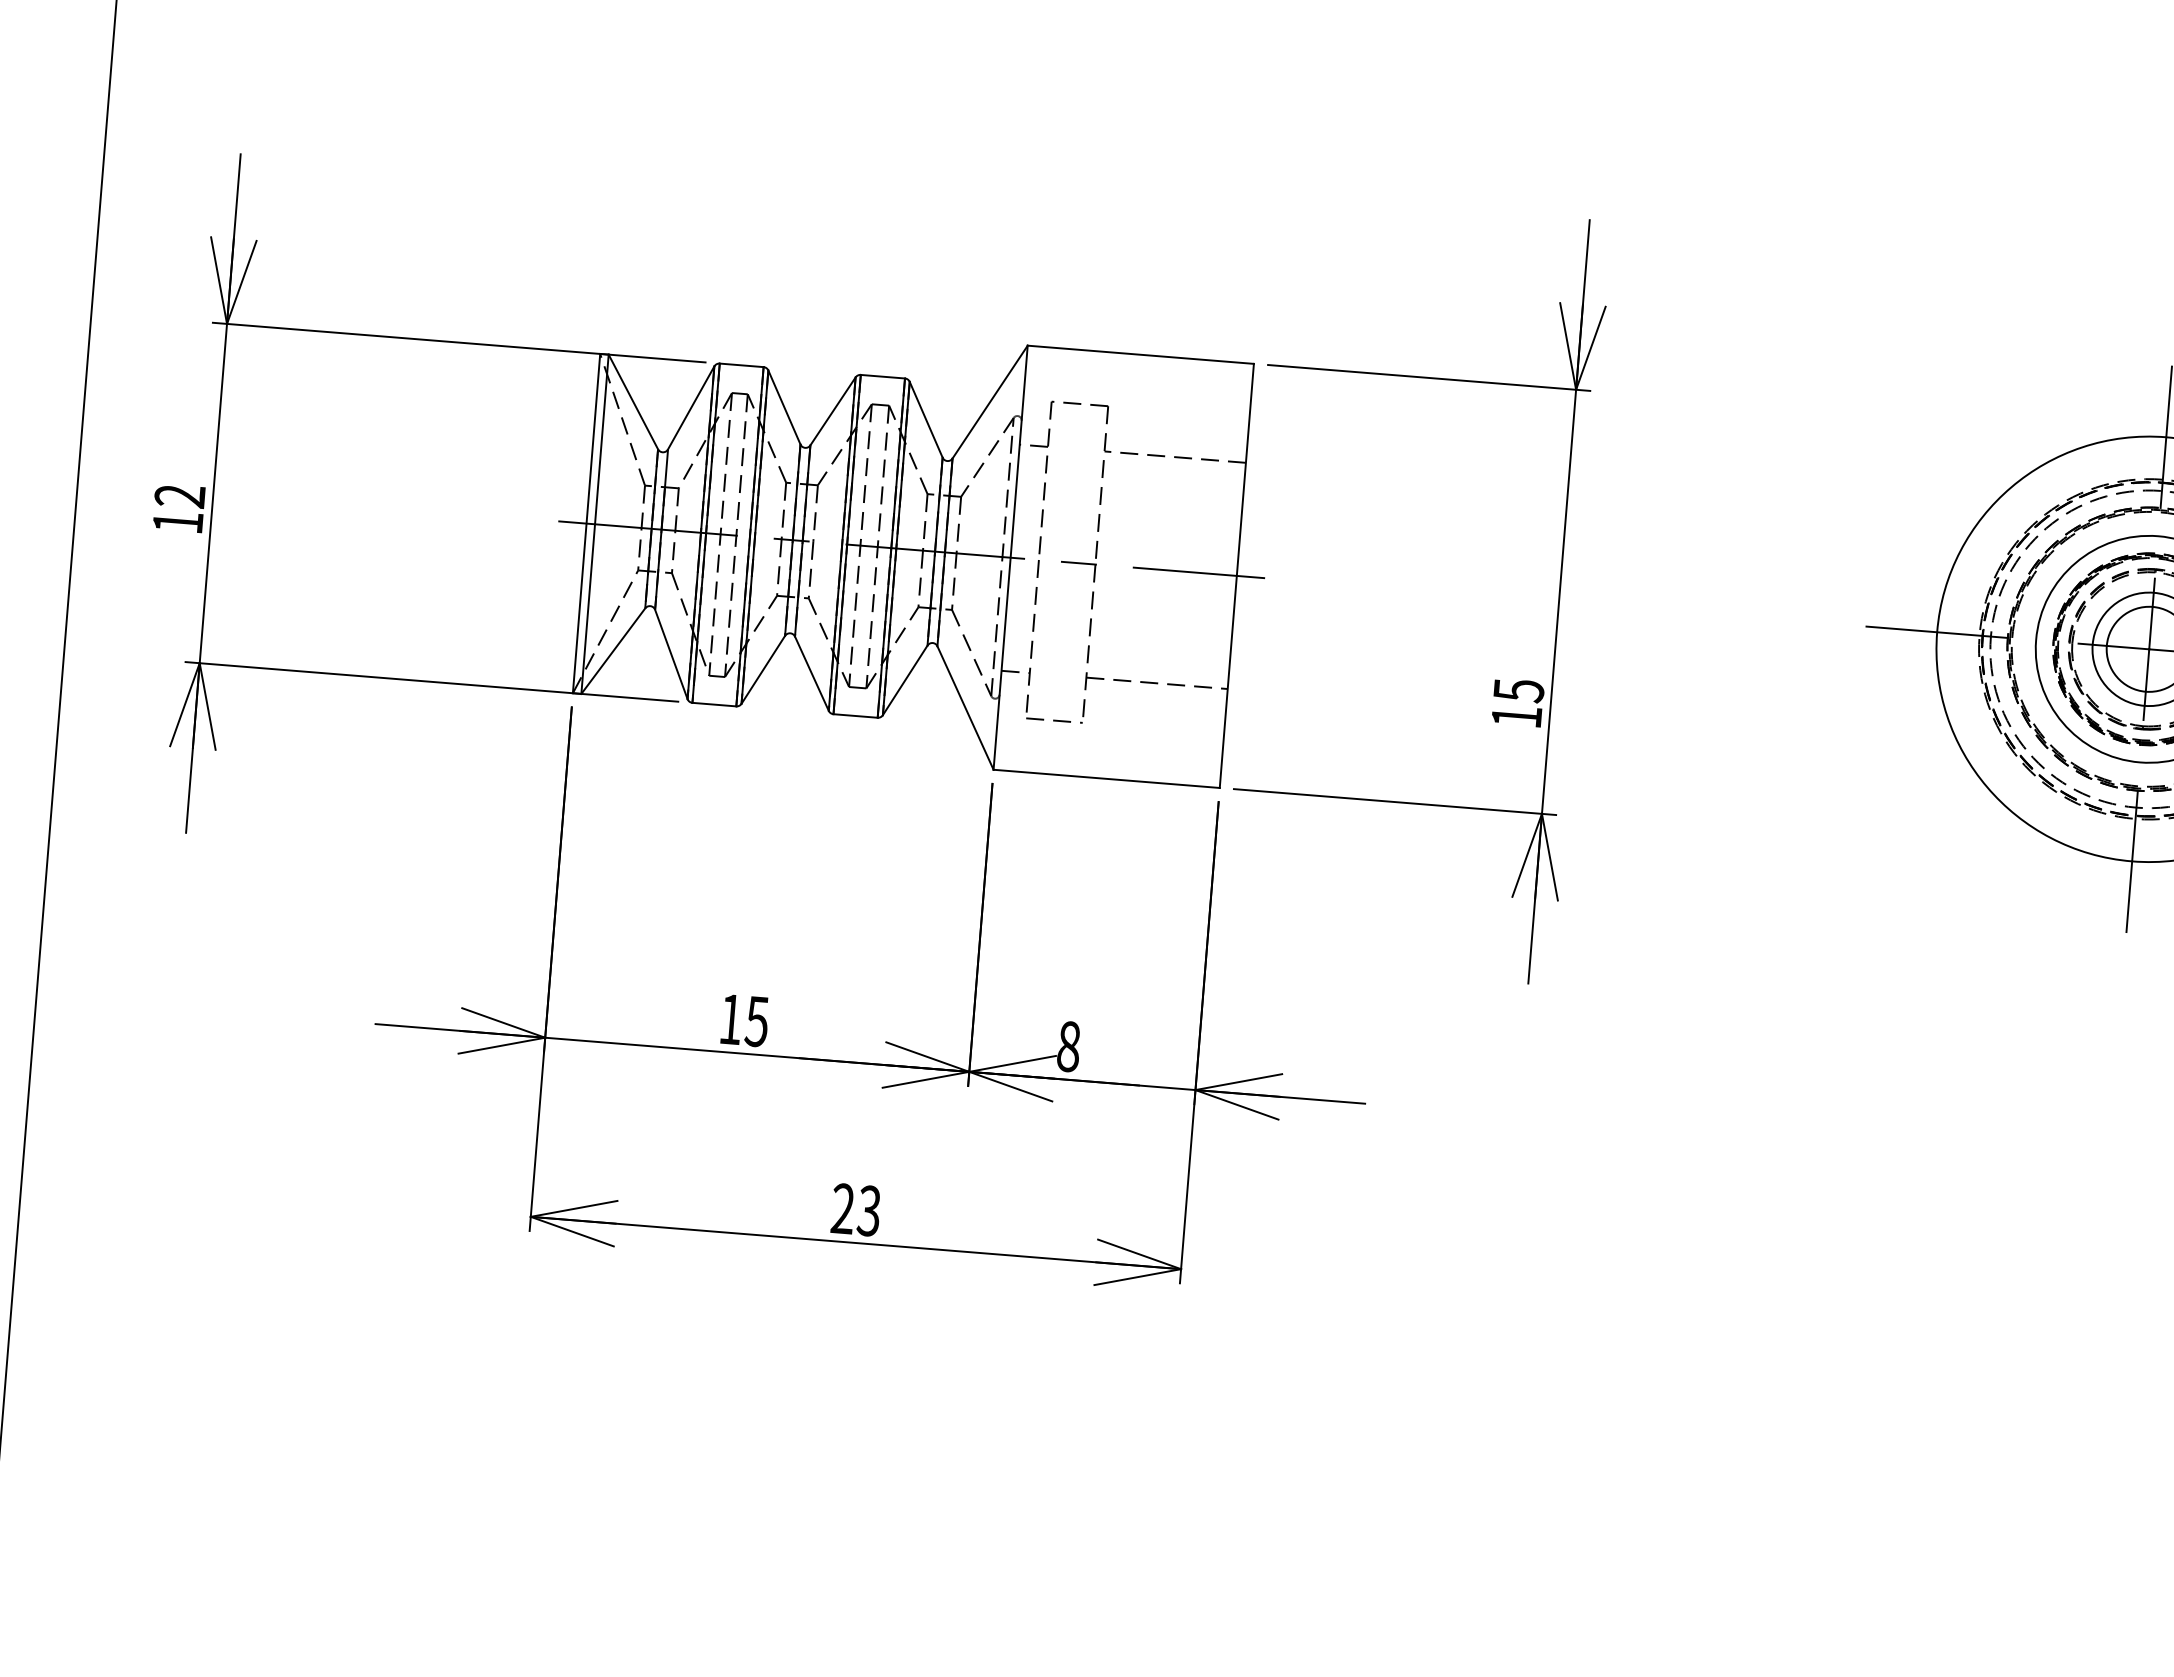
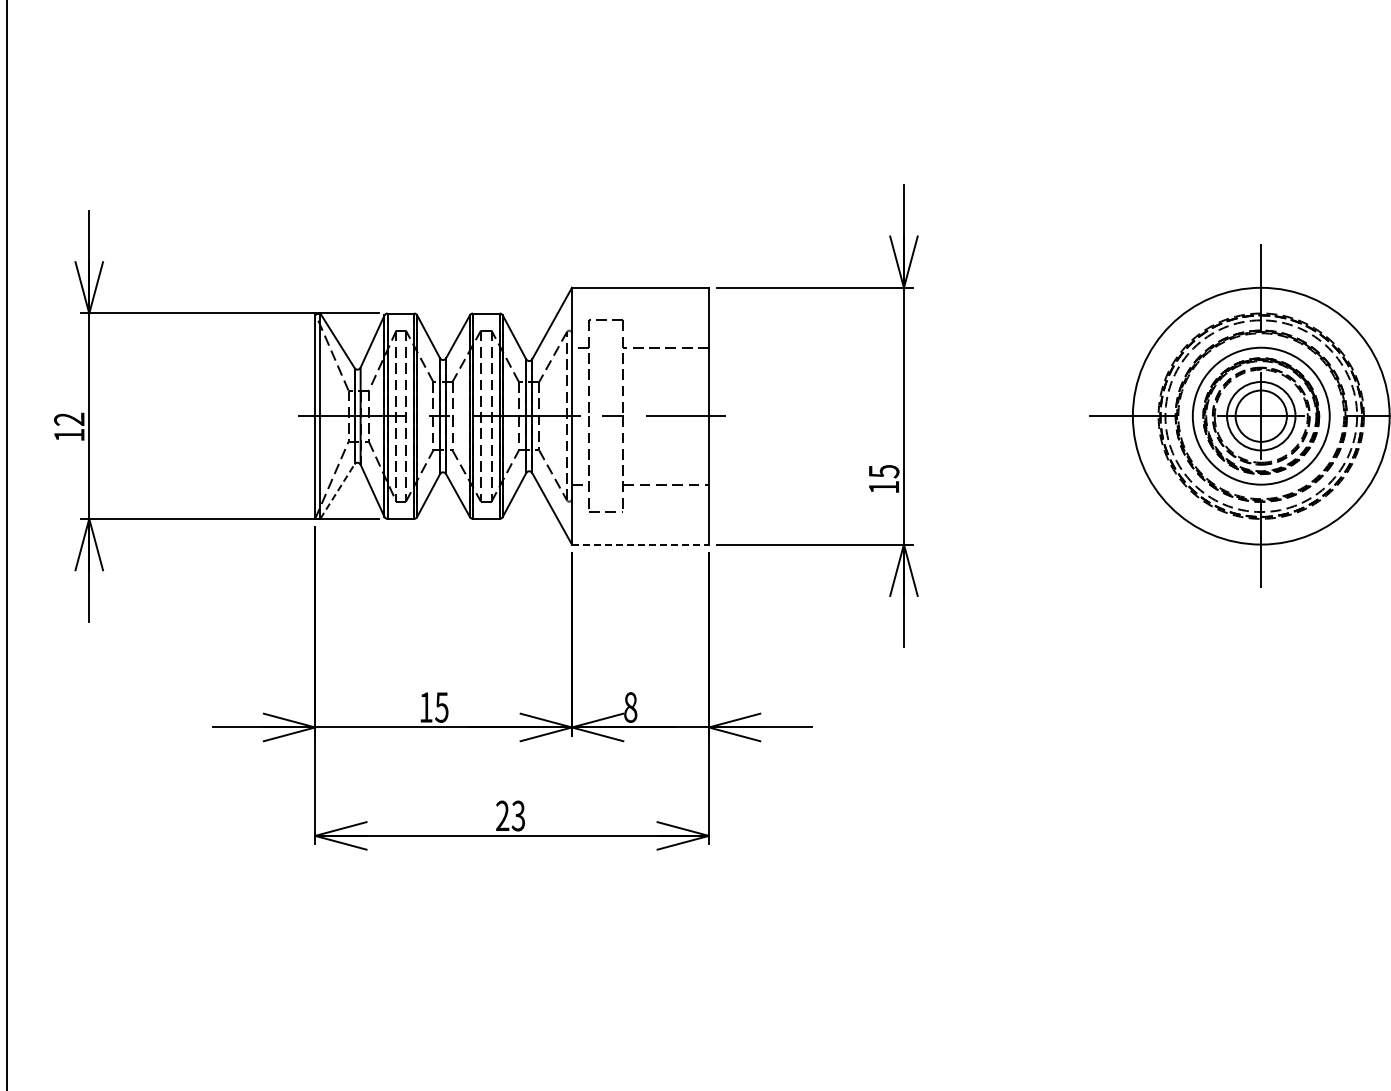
line: (613, 650) -> (337, 491), solid -> dashed
line: (1106, 778) -> (640, 544), solid -> dashed

